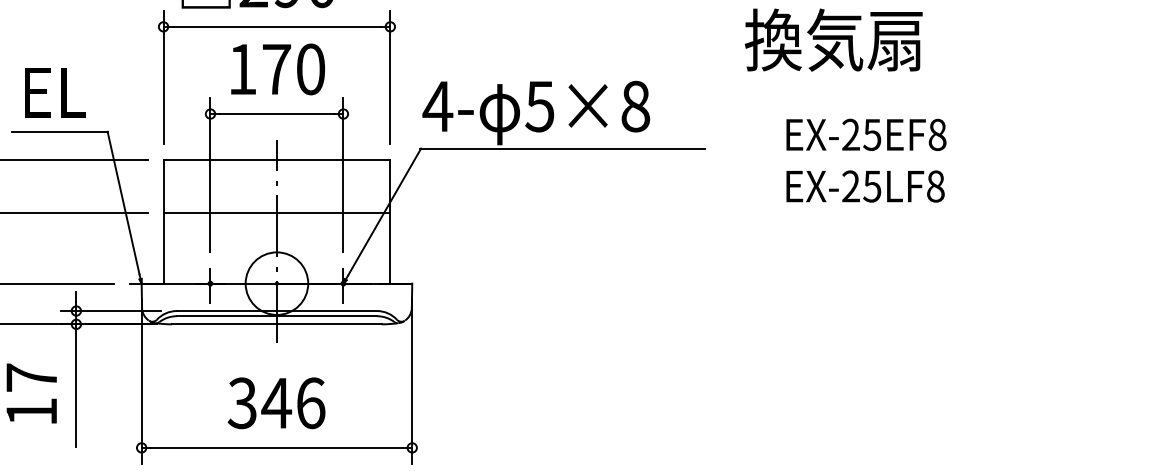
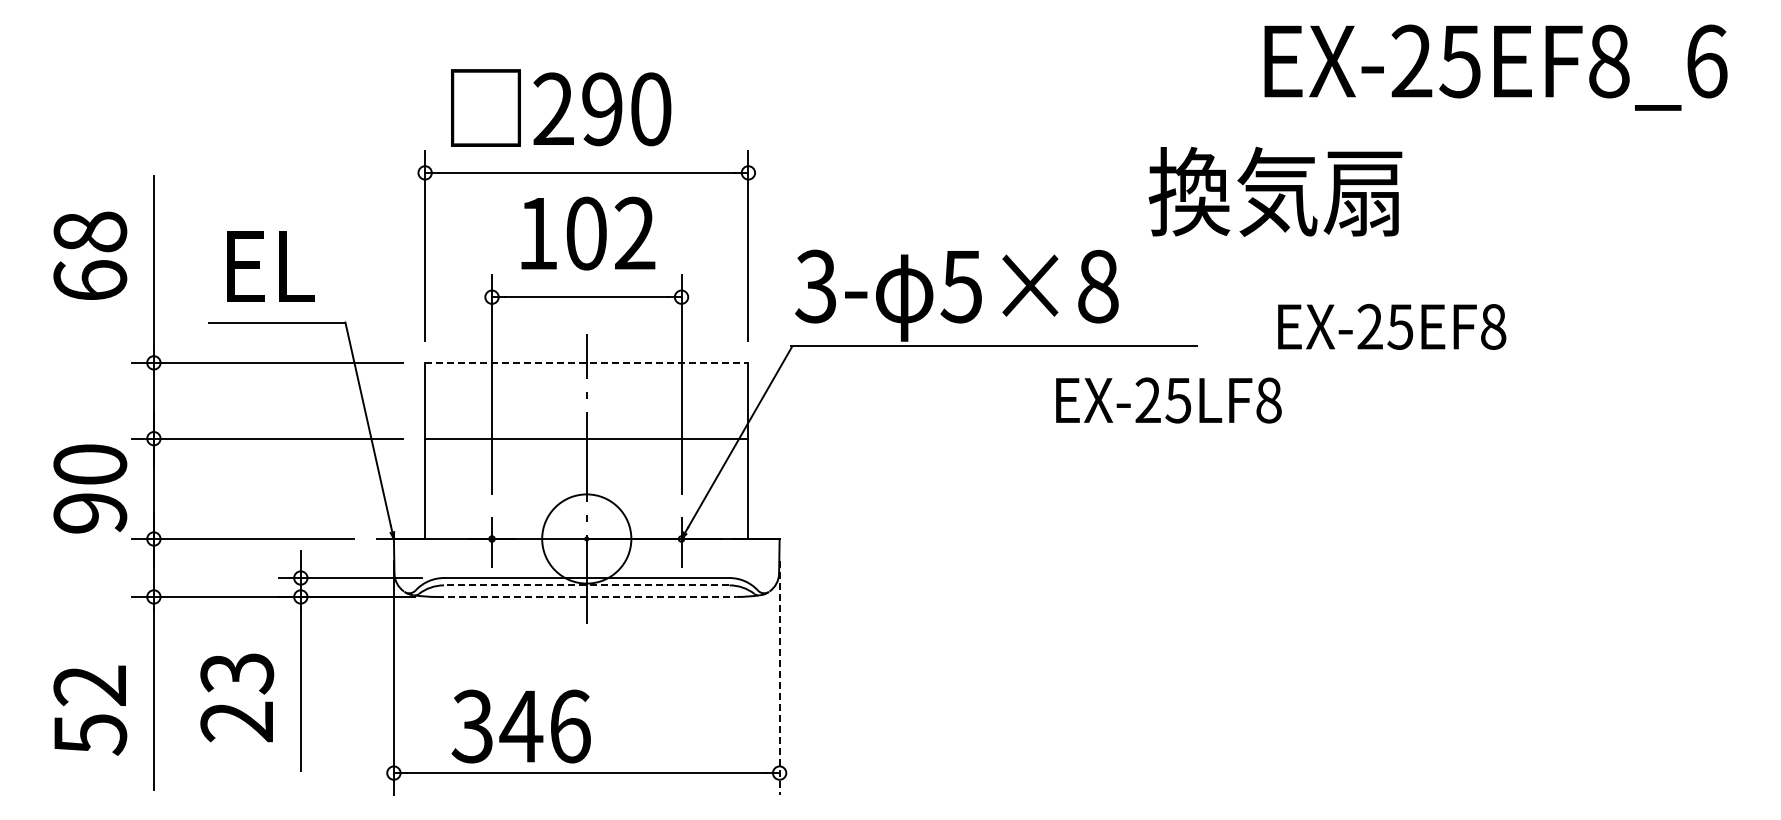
text: (833, 39) -> (1275, 191), moved
text: (293, 69) -> (610, 233), 170 -> 102
text: (438, 106) -> (816, 286), 4- -> 3-
text: (866, 134) -> (1392, 326), moved
line: (276, 159) -> (586, 362), solid -> dashed
text: (865, 186) -> (1168, 400), moved
line: (276, 316) -> (586, 585), solid -> dashed
line: (277, 324) -> (587, 596), solid -> dashed
line: (412, 381) -> (779, 678), solid -> dashed
text: (31, 394) -> (237, 697), 17 -> 23
text: (276, 403) -> (520, 726), moved

